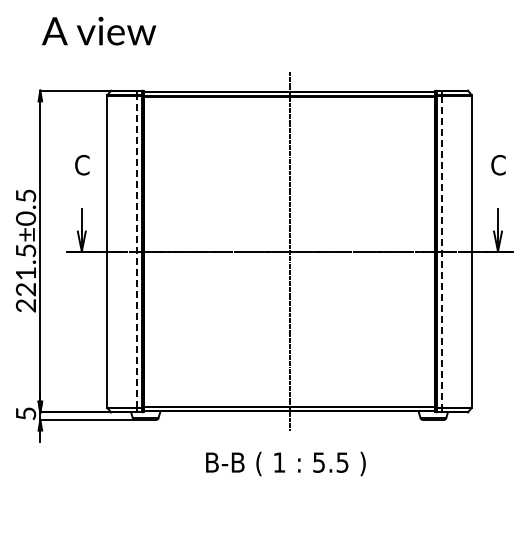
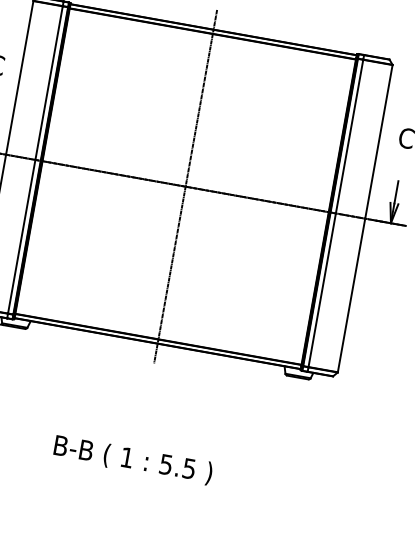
line: (136, 251) -> (35, 159), dashed -> solid
line: (442, 252) -> (336, 214), dashed -> solid
text: (285, 463) -> (132, 459), moved

